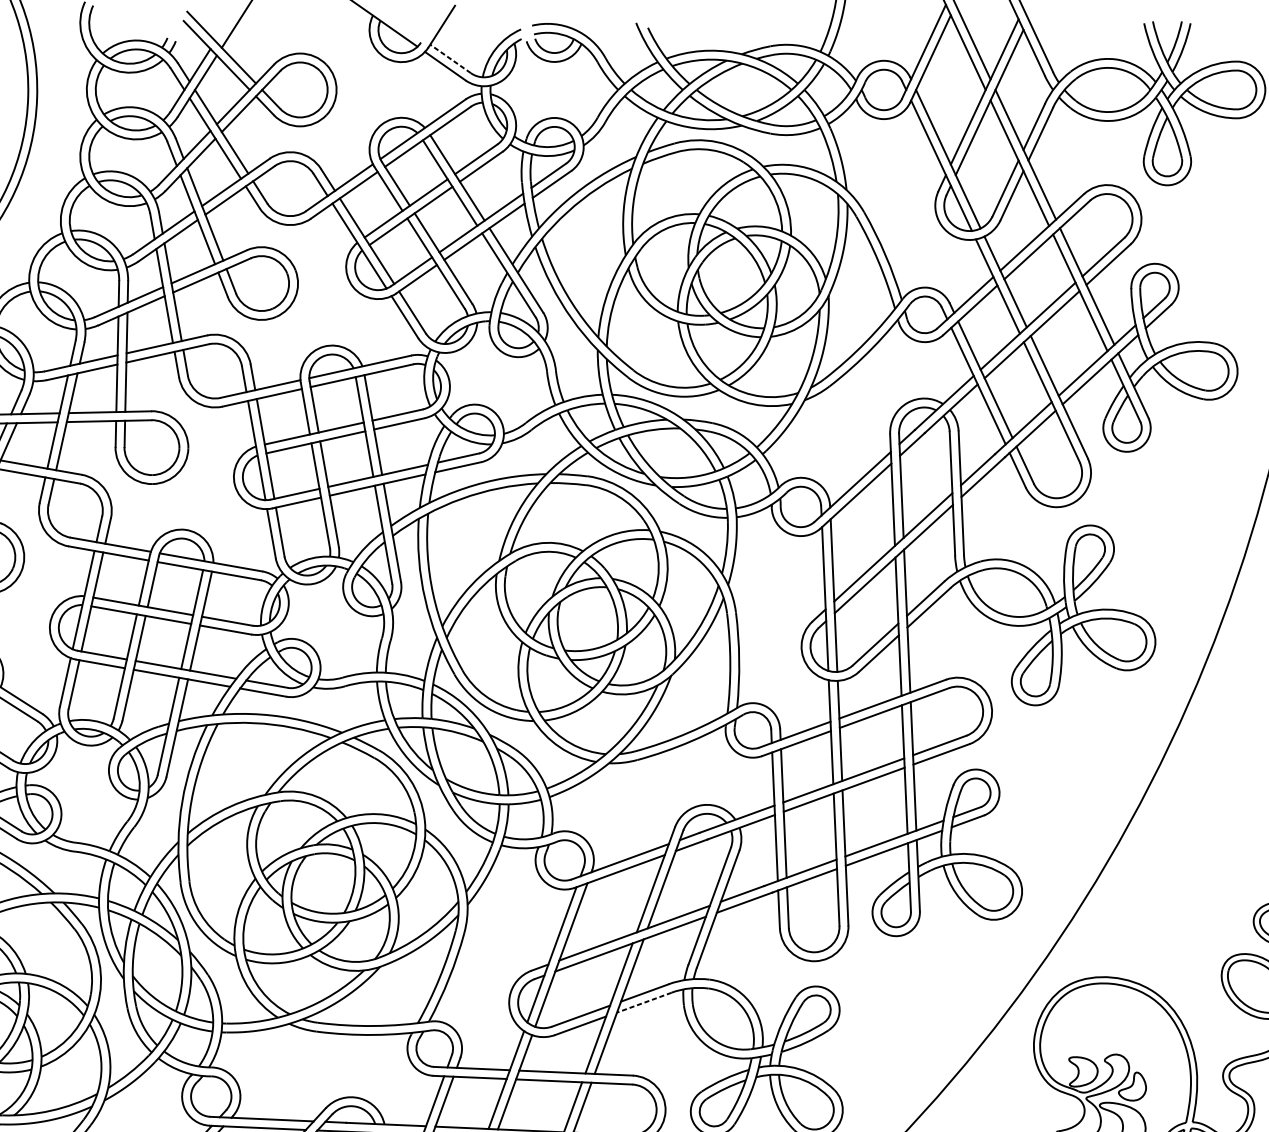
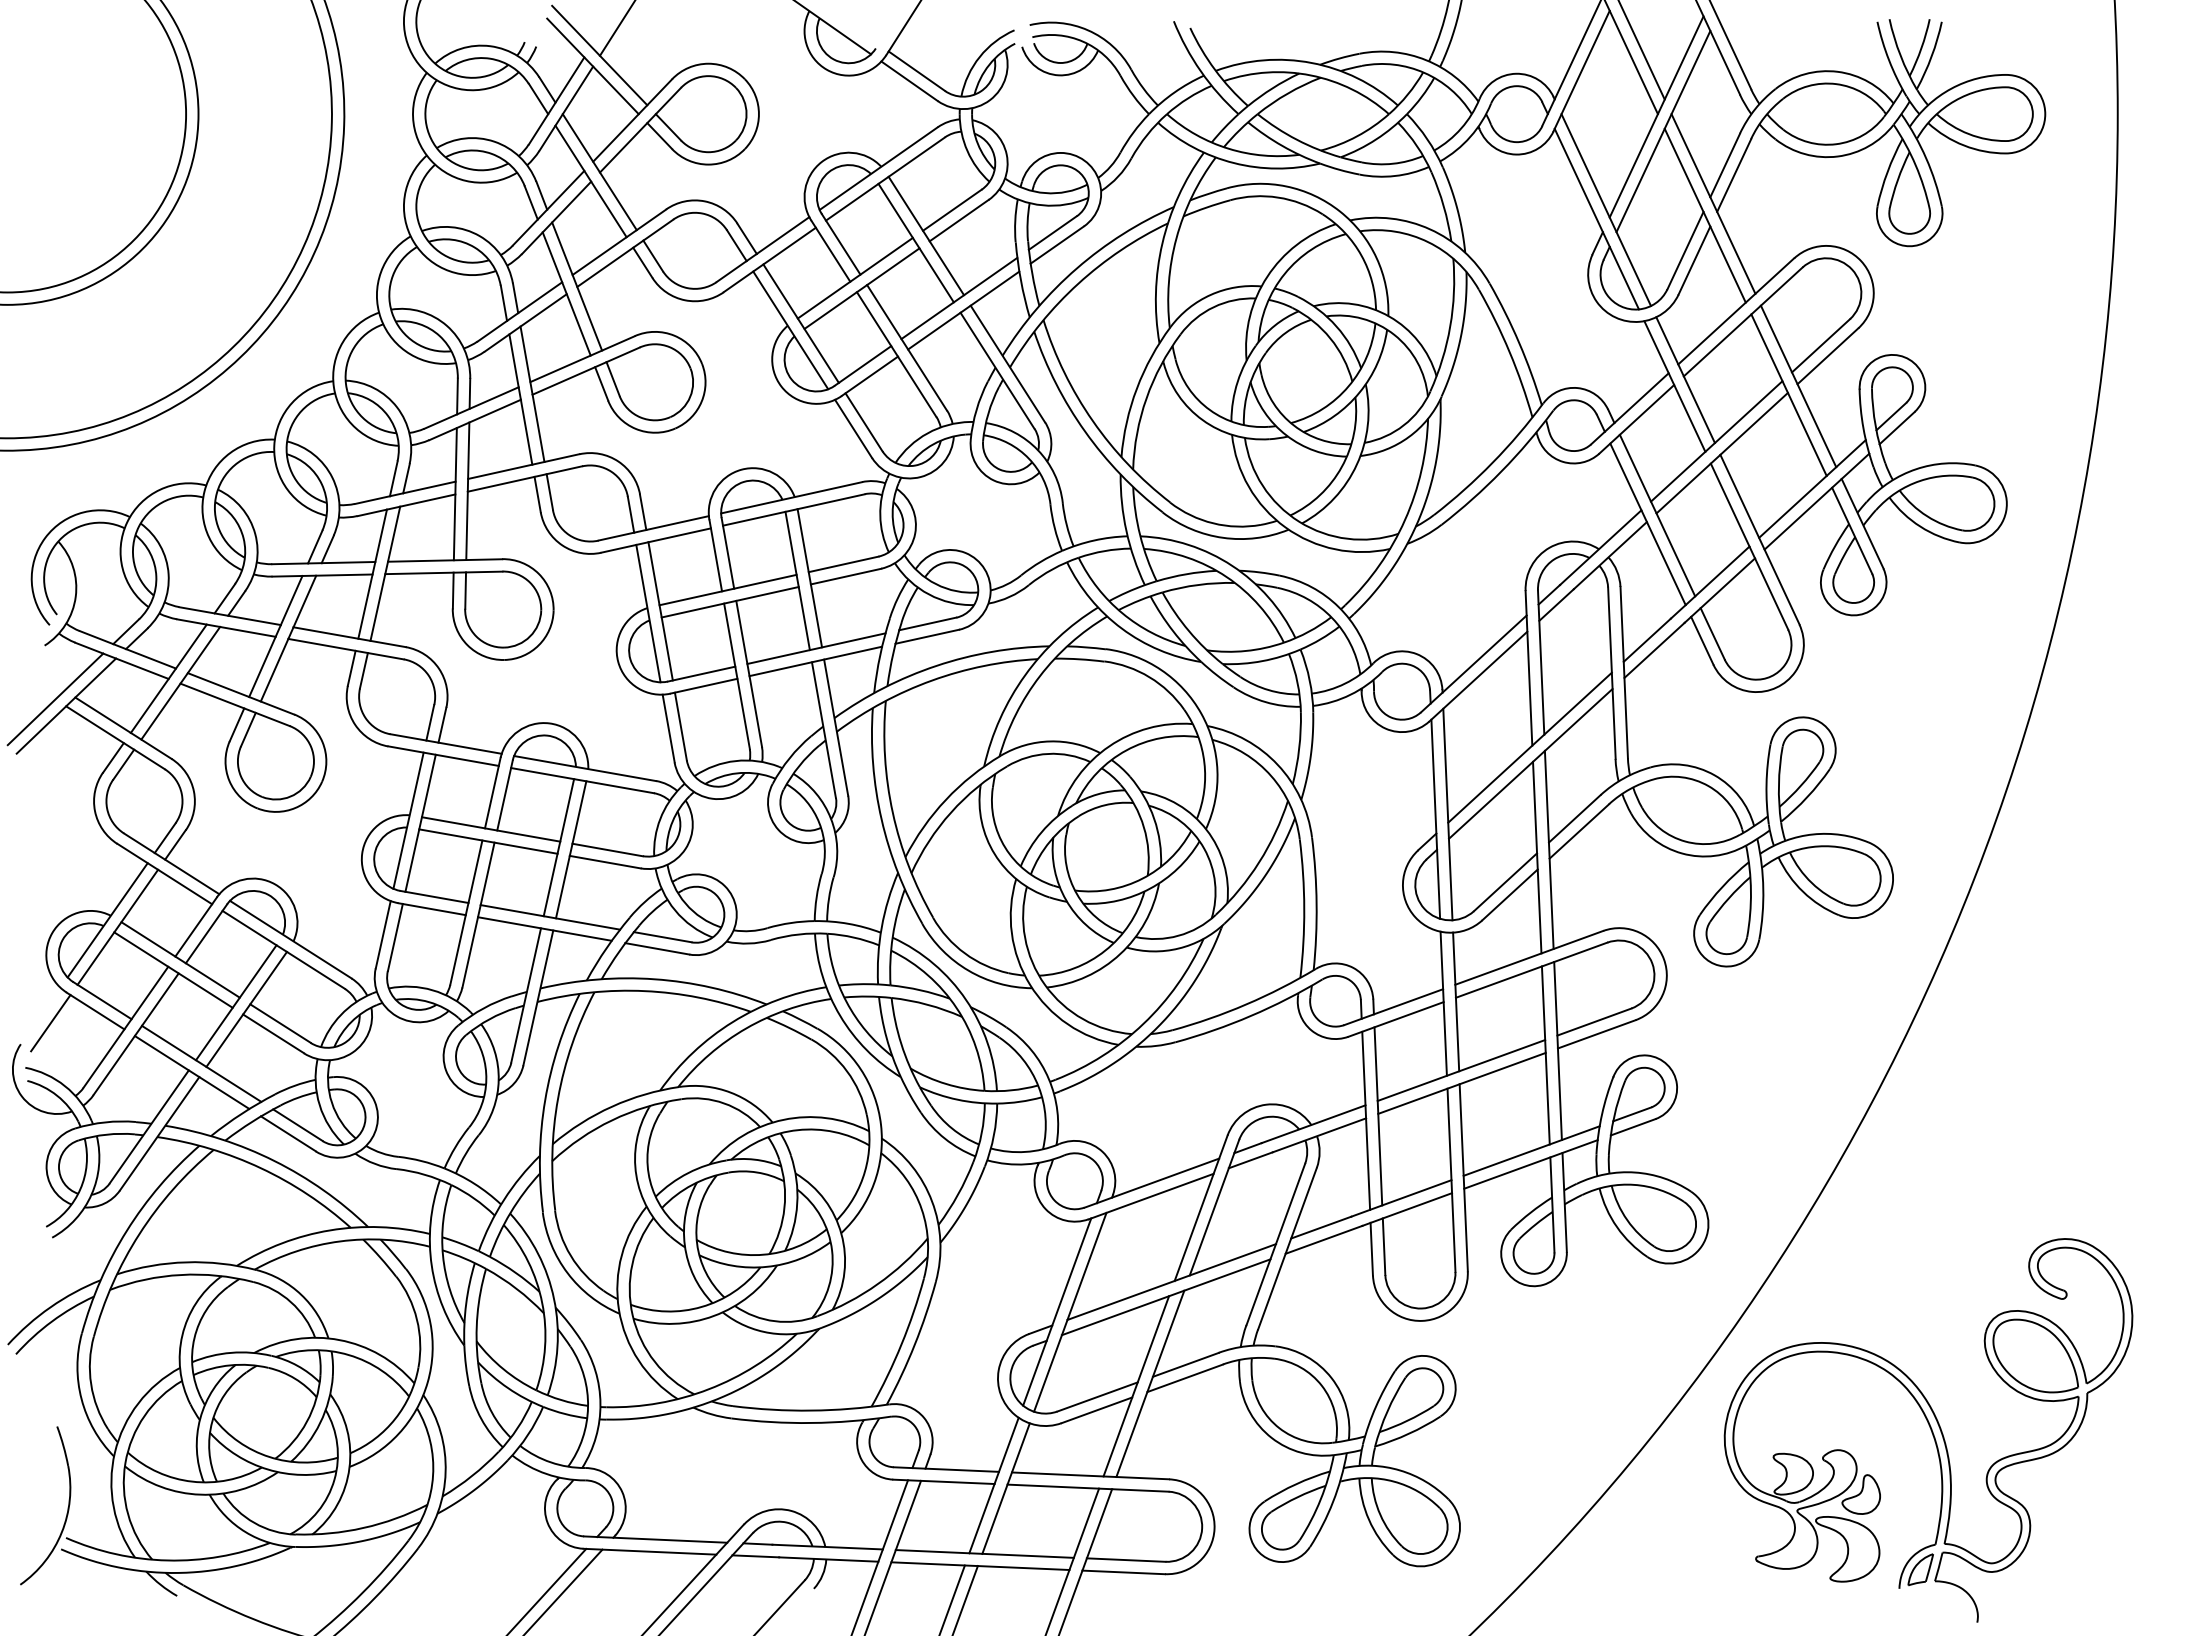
line: (450, 58) -> (916, 70), dashed -> solid
line: (643, 1002) -> (1184, 1378), dashed -> solid

